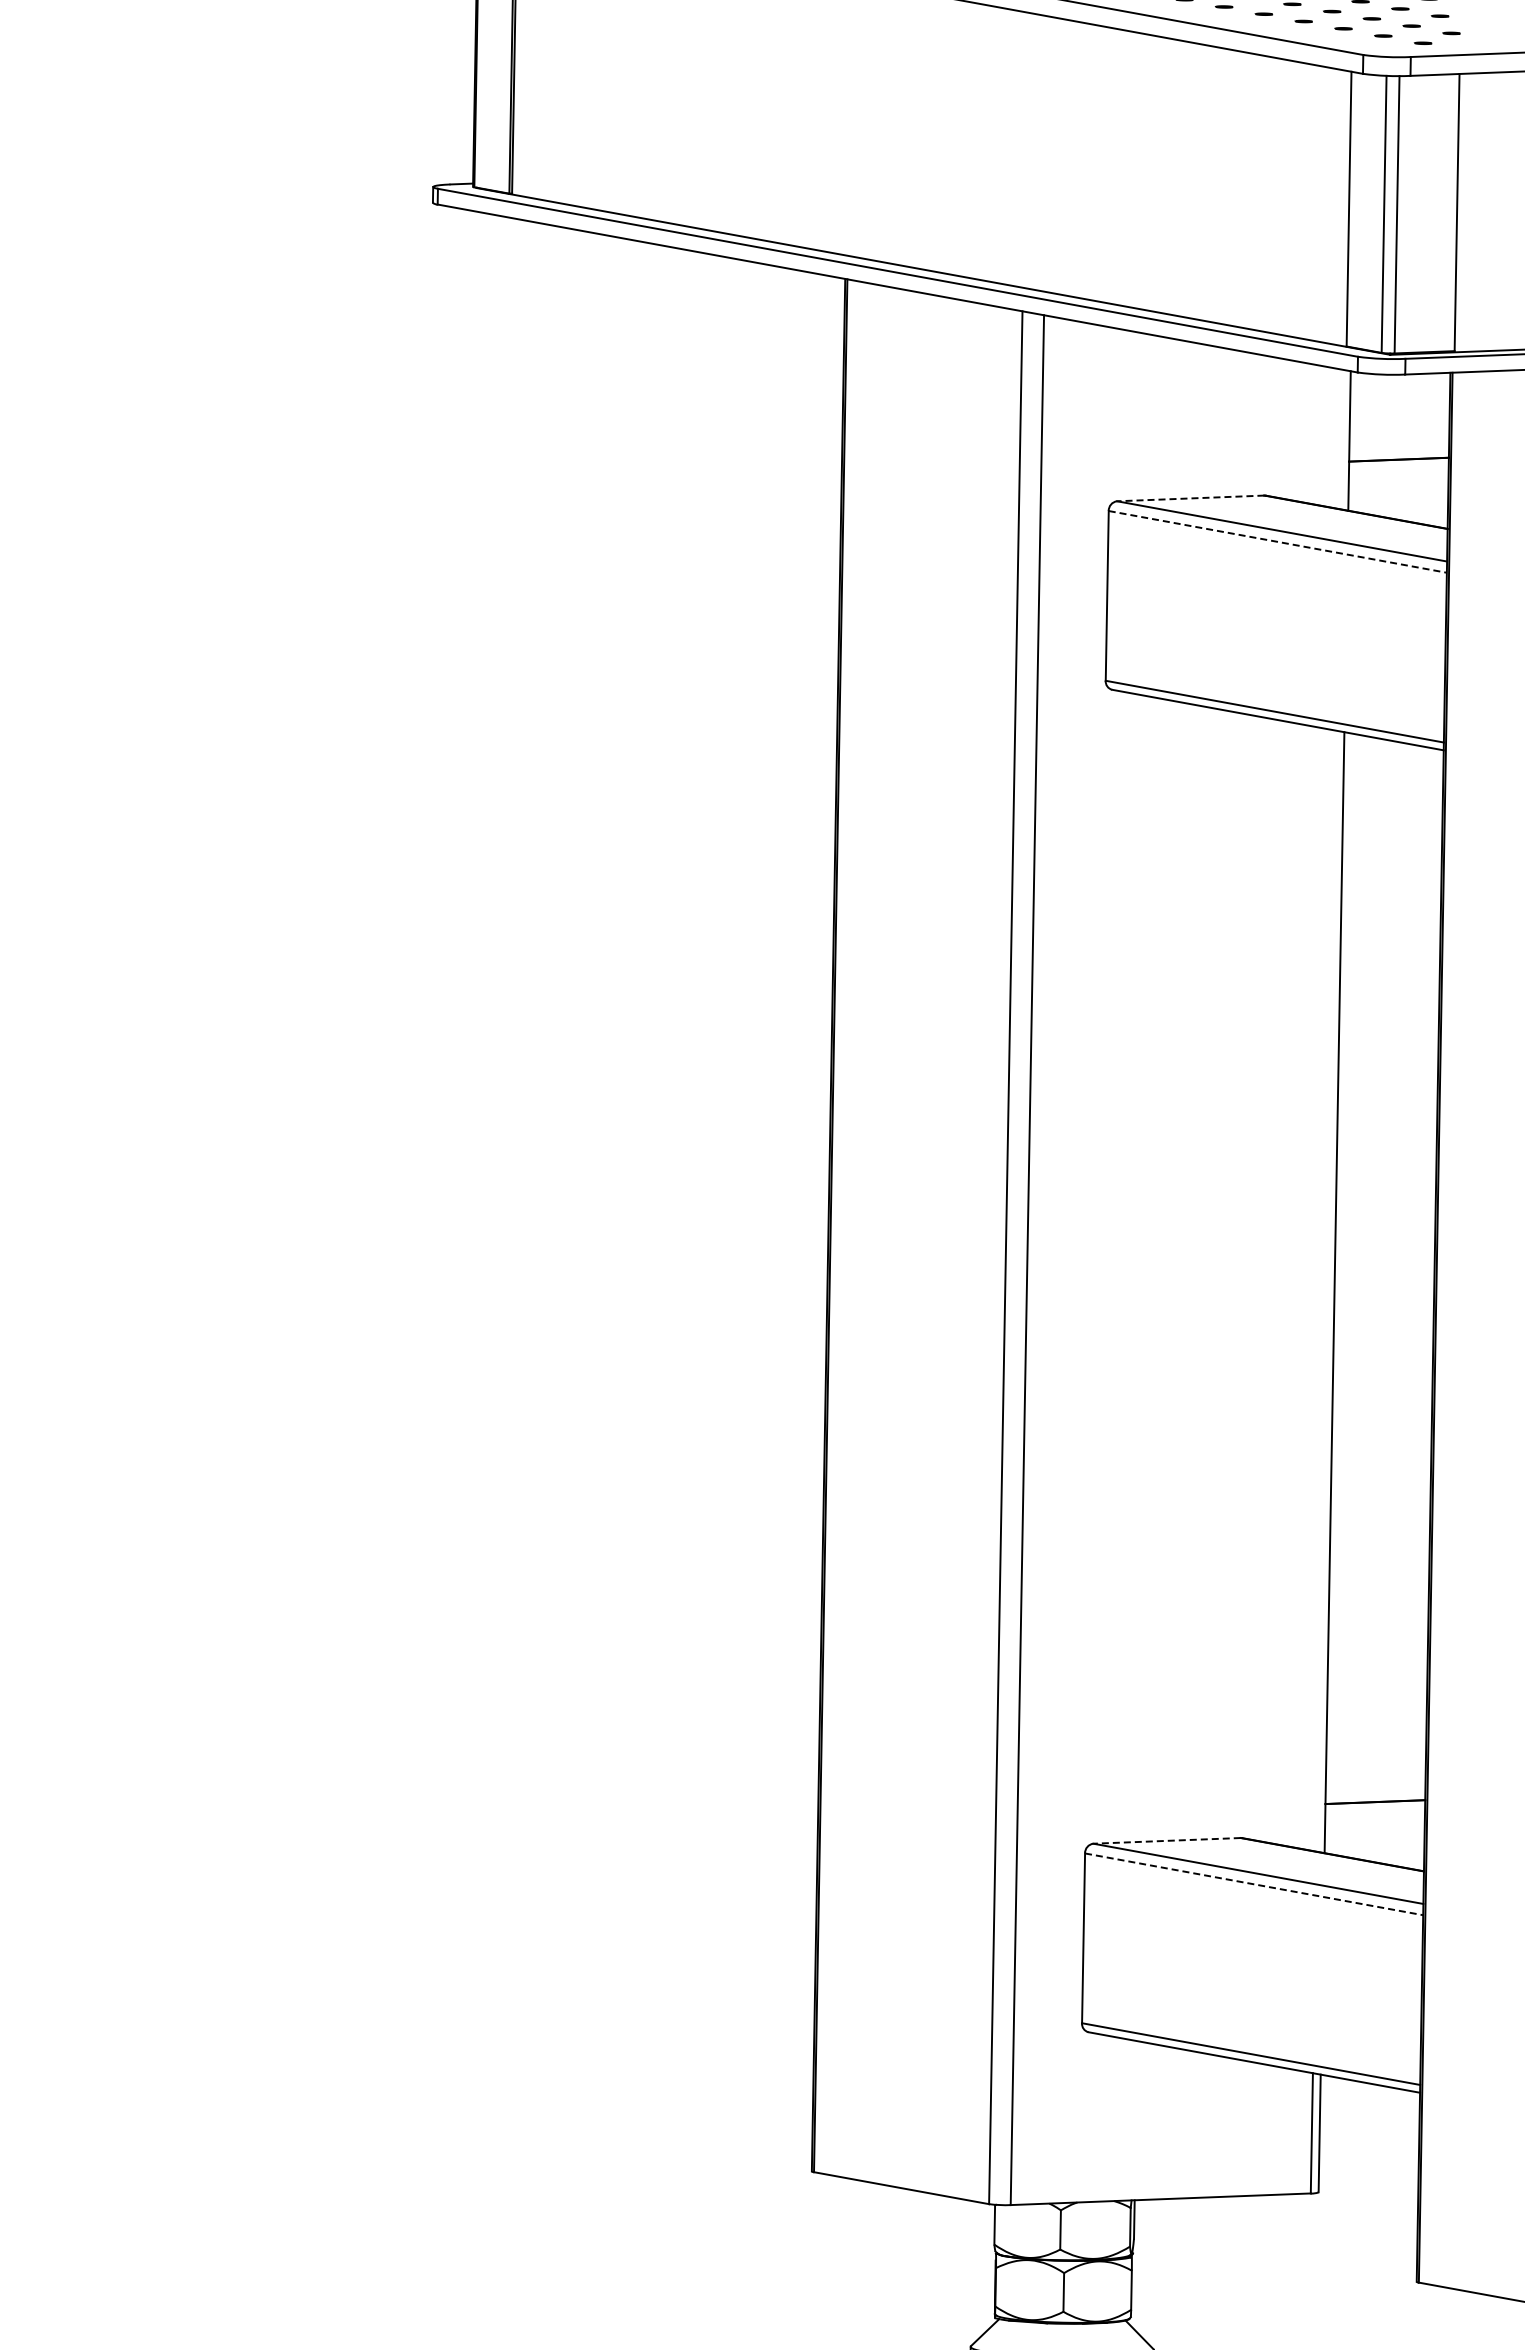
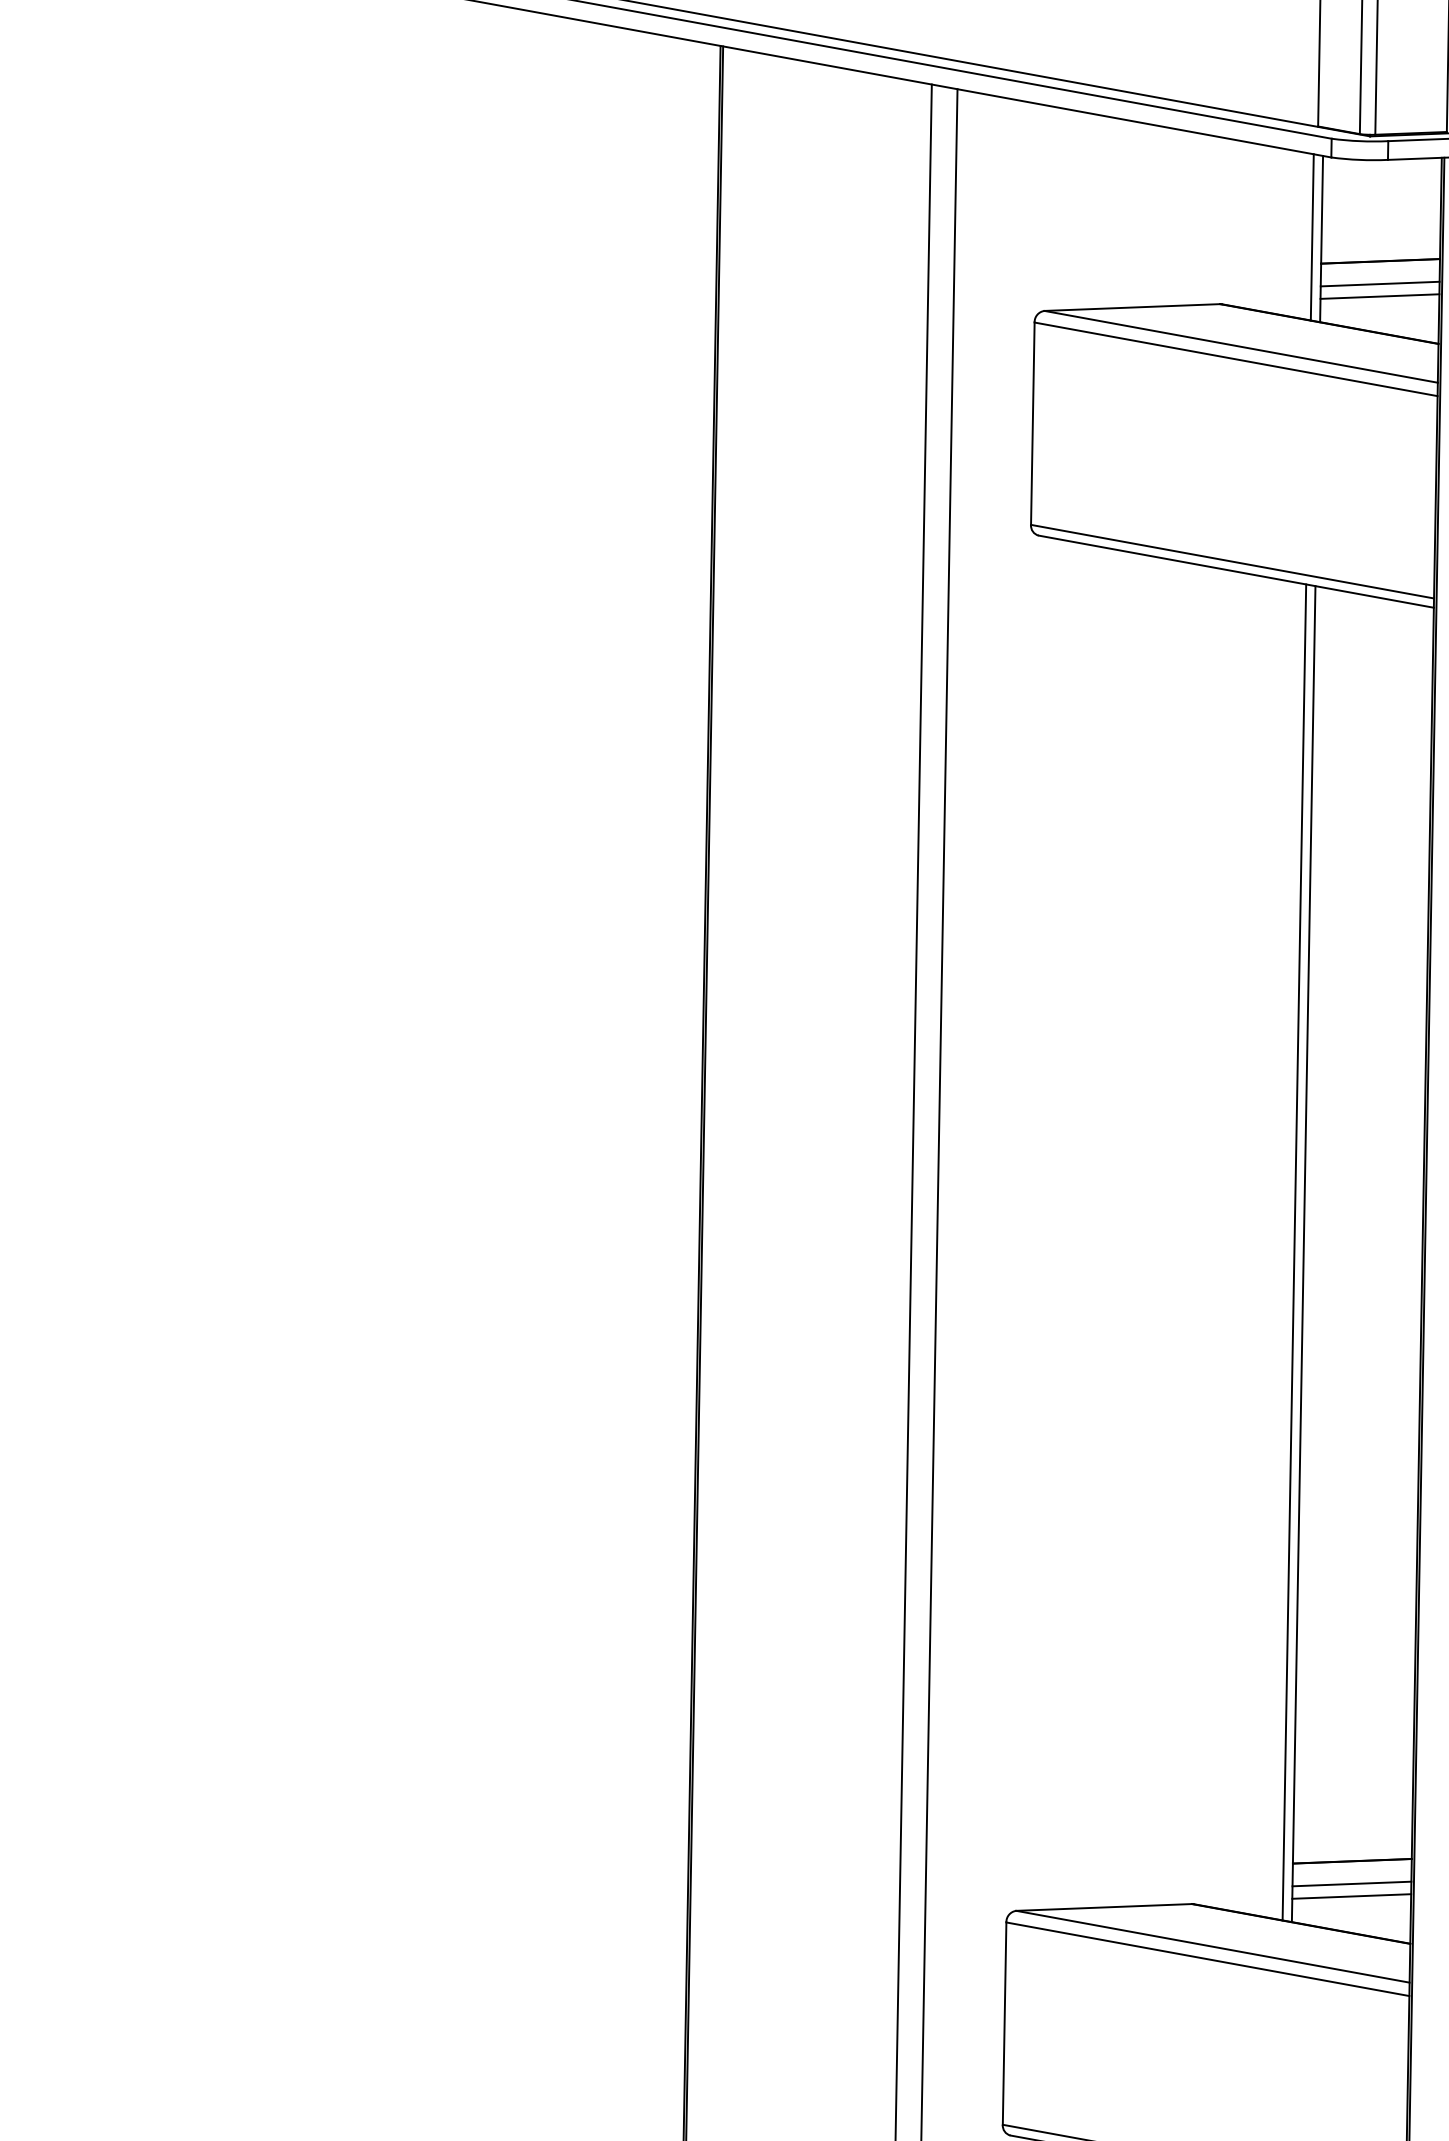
line: (1341, 439) -> (1312, 237), added
line: (1398, 478) -> (1379, 283), added
line: (1398, 489) -> (1379, 296), added
line: (1190, 498) -> (1132, 307), dashed -> solid
line: (1277, 541) -> (1235, 358), dashed -> solid
line: (1326, 1290) -> (1294, 1251), added
line: (1374, 1821) -> (1351, 1884), added
line: (1374, 1831) -> (1351, 1896), added
line: (1167, 1840) -> (1104, 1907), dashed -> solid
line: (1254, 1884) -> (1208, 1959), dashed -> solid

